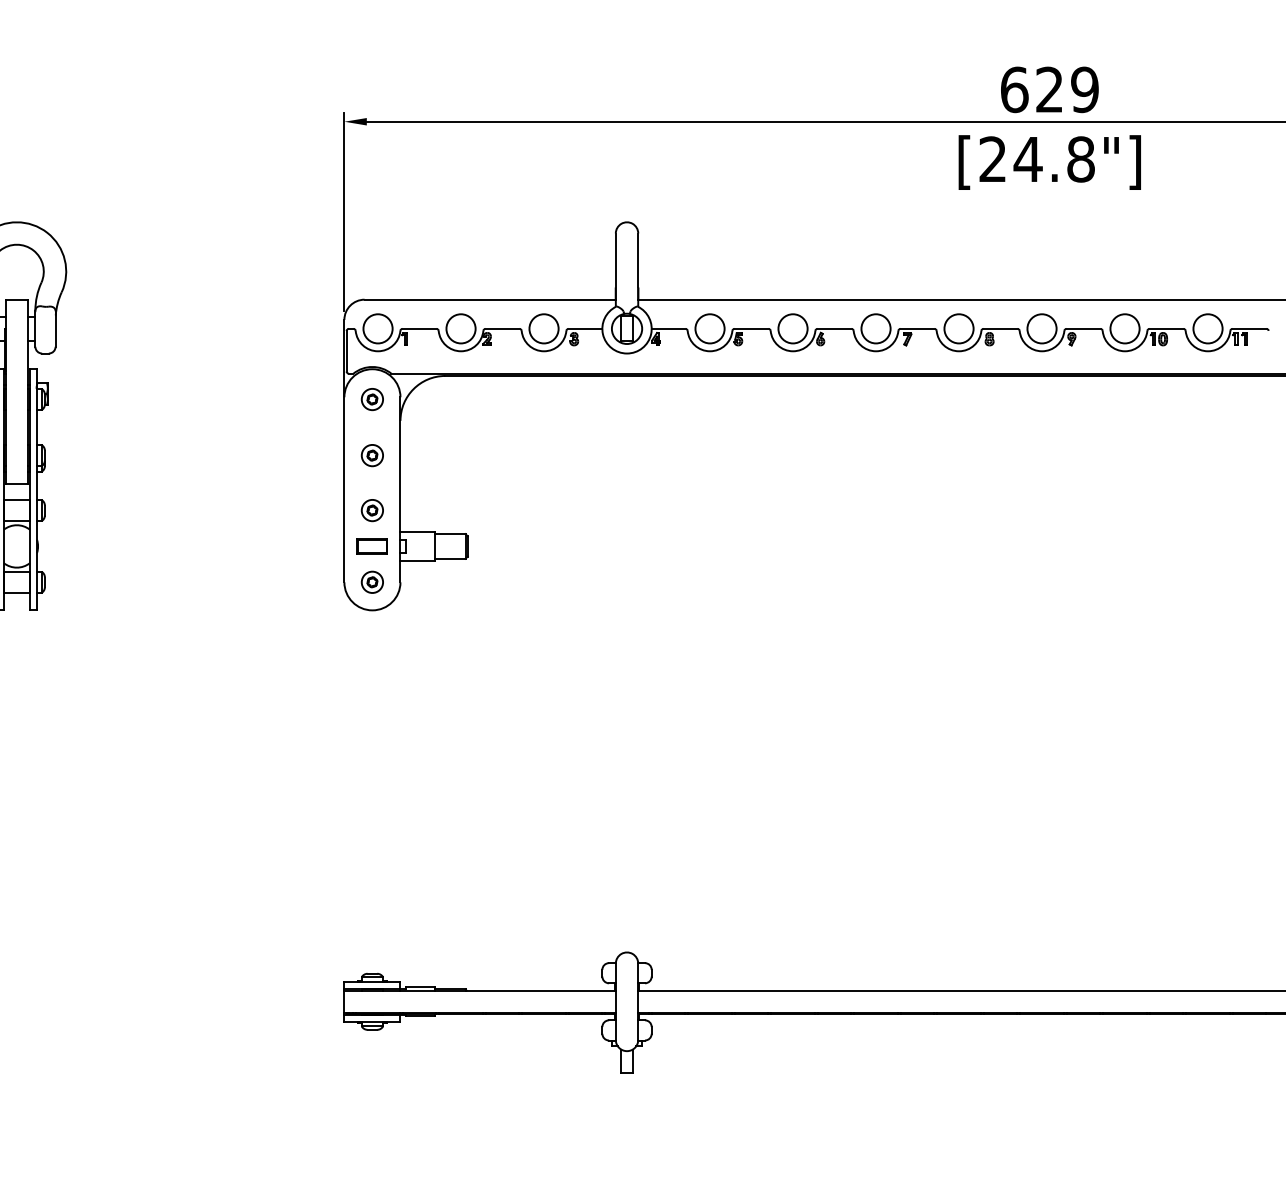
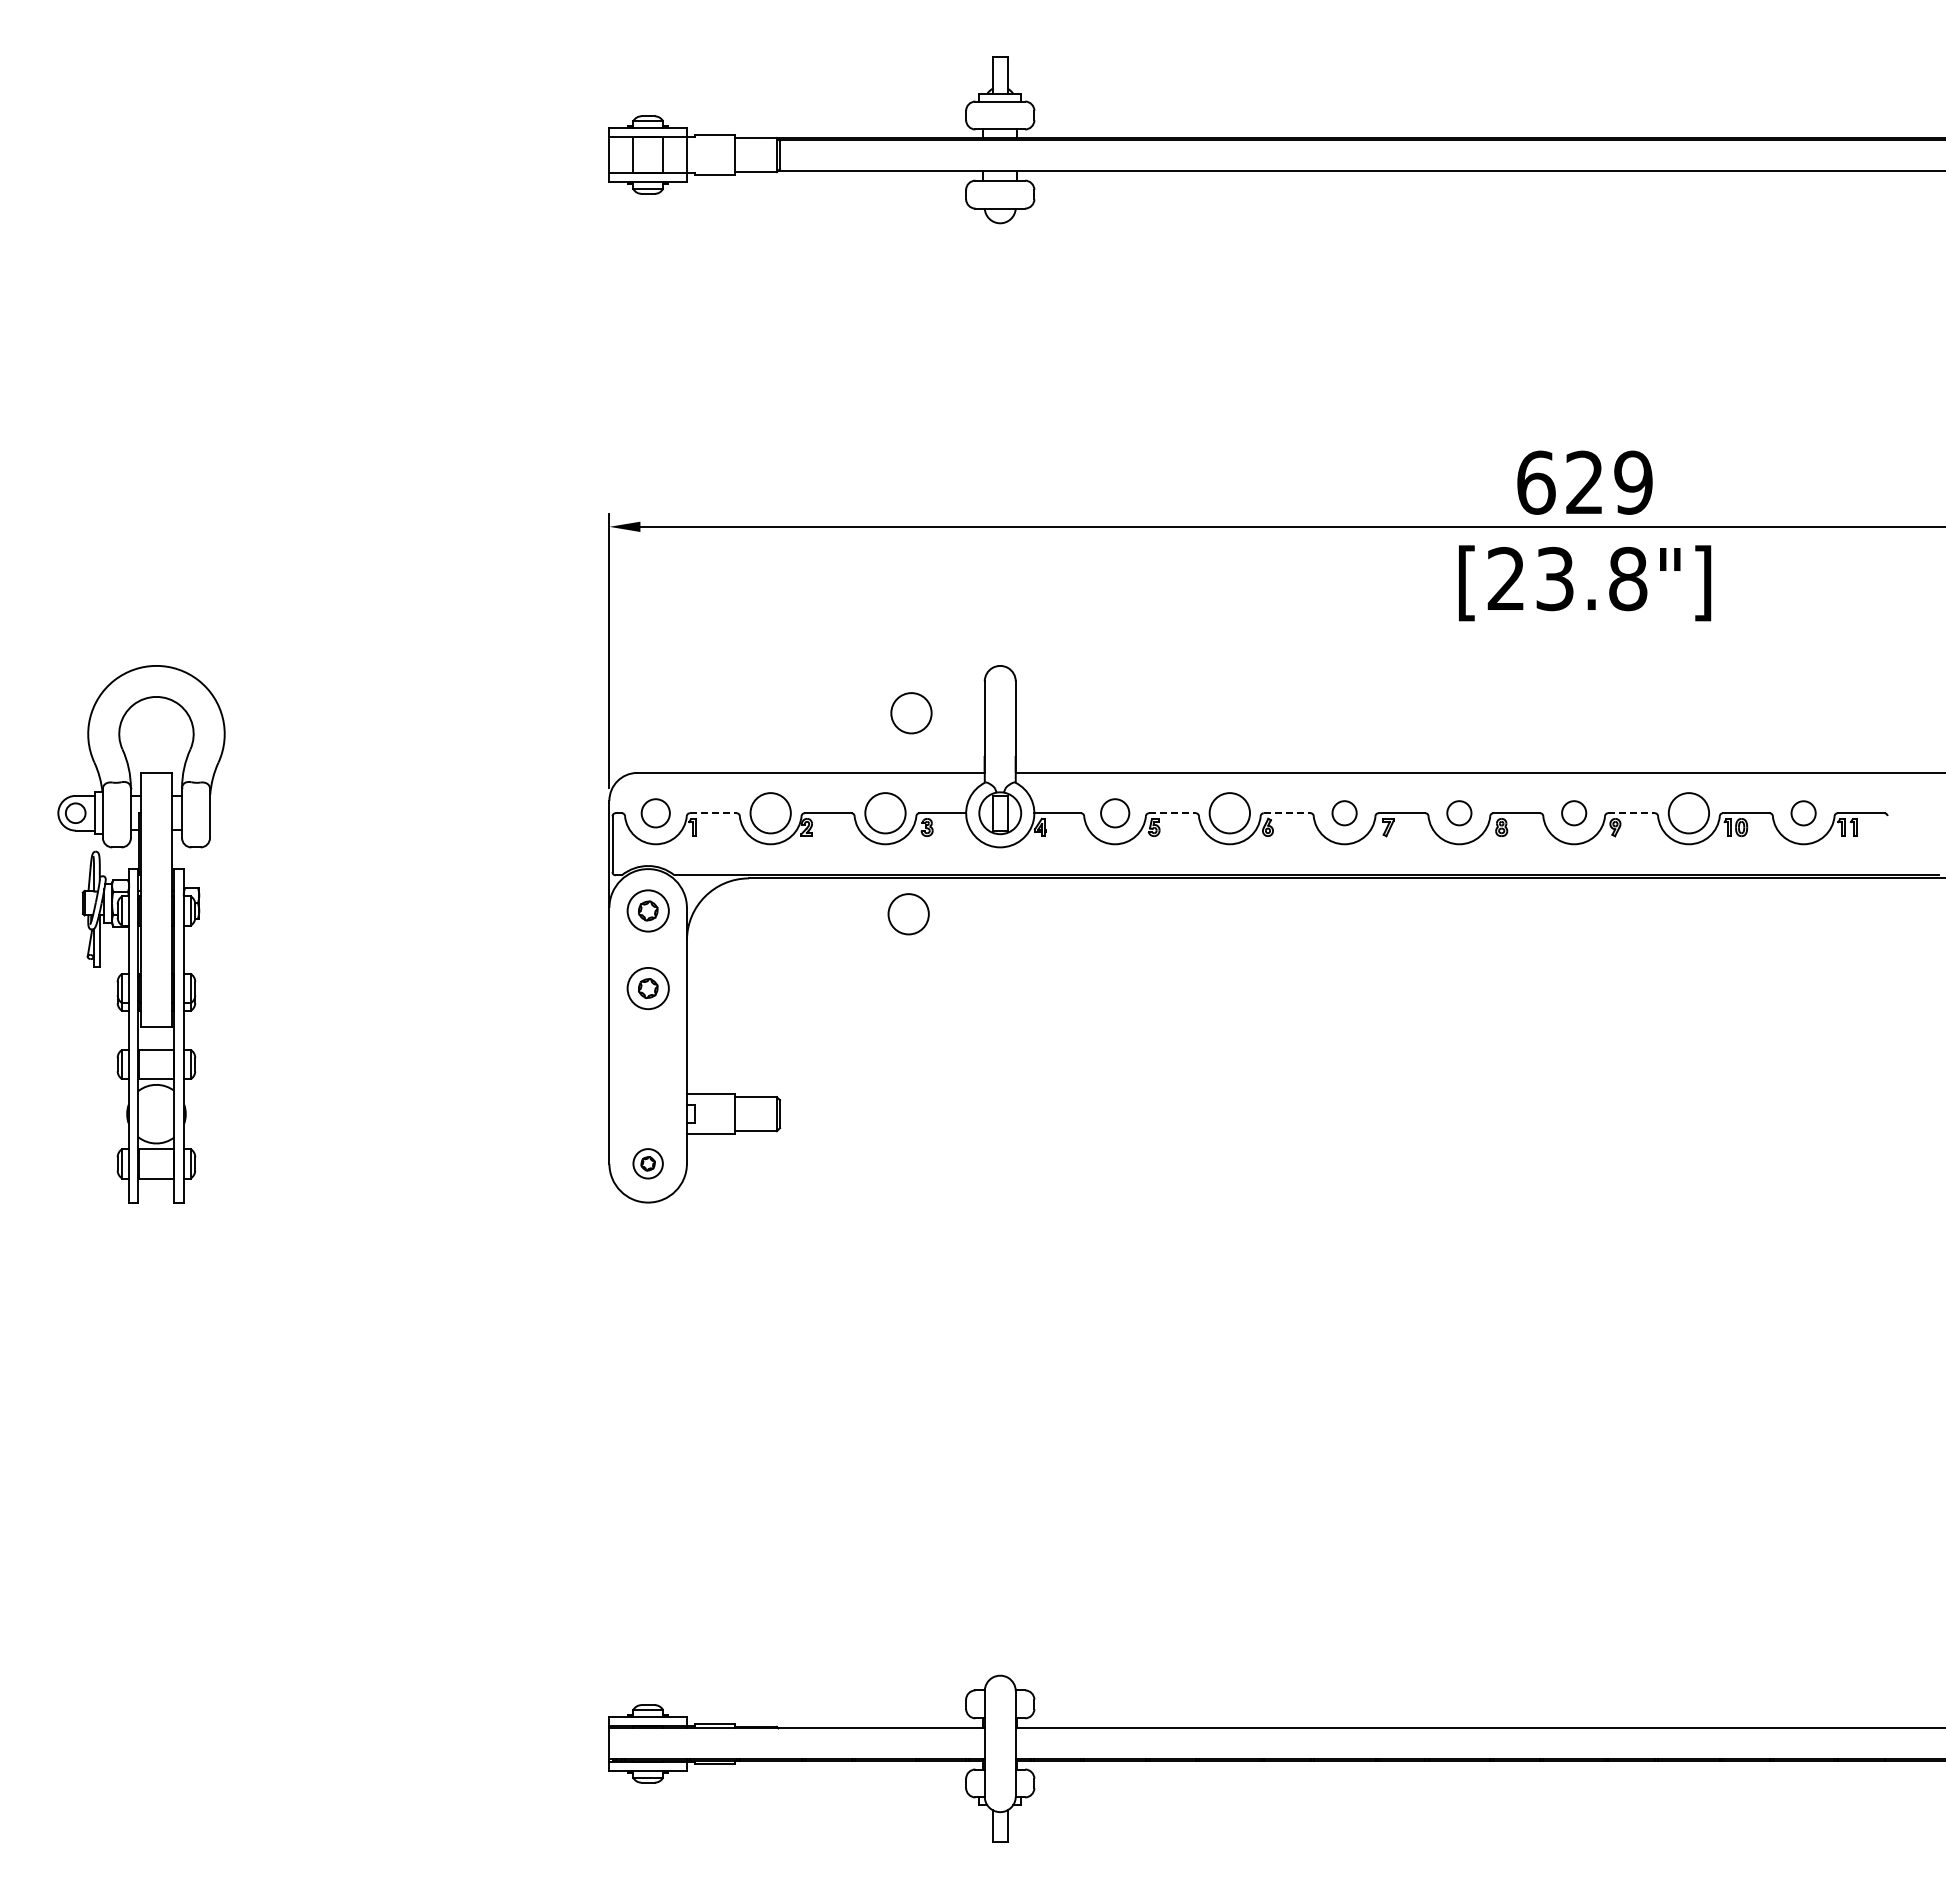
text: (1027, 159) -> (1554, 578), [24.8"] -> [23.8"]
circle: (562, 256) -> (911, 713), added
circle: (377, 329) -> (655, 813), size x0.7
line: (419, 329) -> (713, 813), solid -> dashed
circle: (710, 329) -> (1115, 813), size x0.7
line: (751, 329) -> (1172, 813), solid -> dashed
line: (834, 329) -> (1287, 813), solid -> dashed
circle: (875, 329) -> (1344, 813), size x0.6
circle: (959, 329) -> (1459, 813), size x0.6
circle: (1042, 329) -> (1574, 813), size x0.6
line: (1084, 329) -> (1632, 813), solid -> dashed
circle: (1207, 329) -> (1803, 813), size x0.6
part: (371, 399) -> (647, 910), size x1.4
circle: (560, 402) -> (908, 914), added
part: (371, 455) -> (647, 988), size x1.4
part: (371, 510) -> (647, 1064), removed
part: (371, 545) -> (647, 1113), removed

